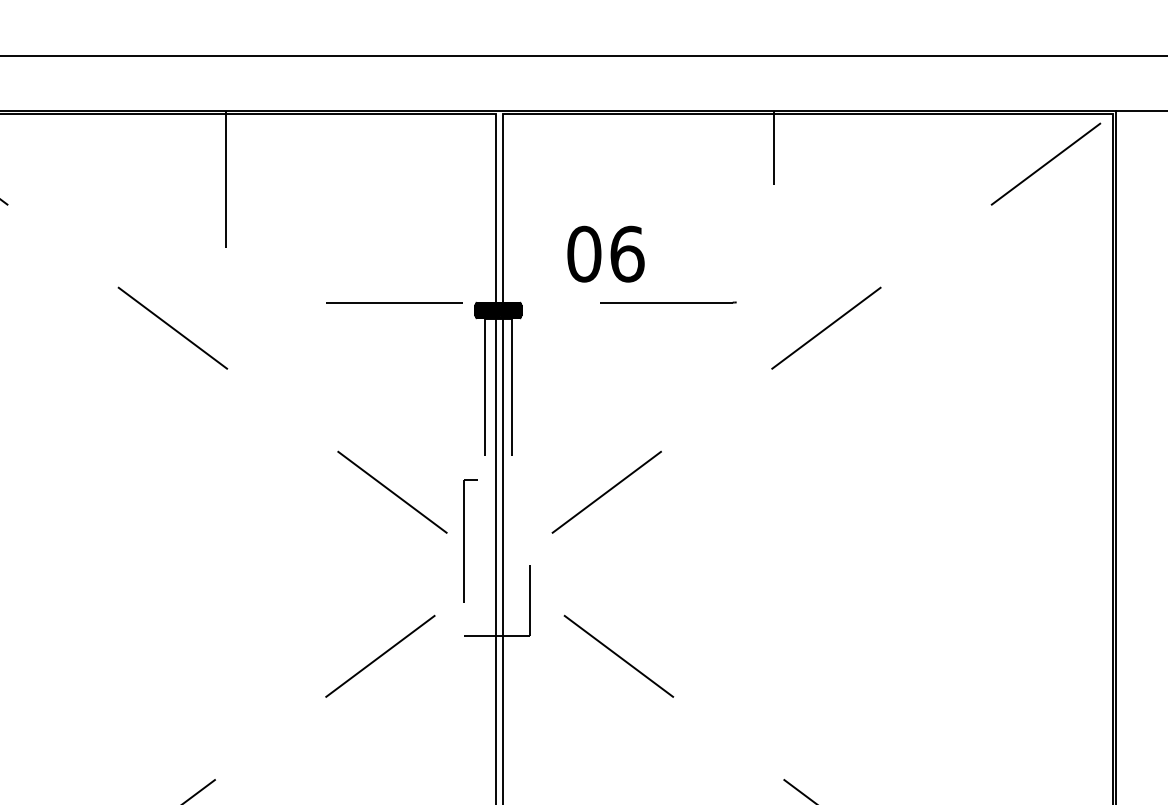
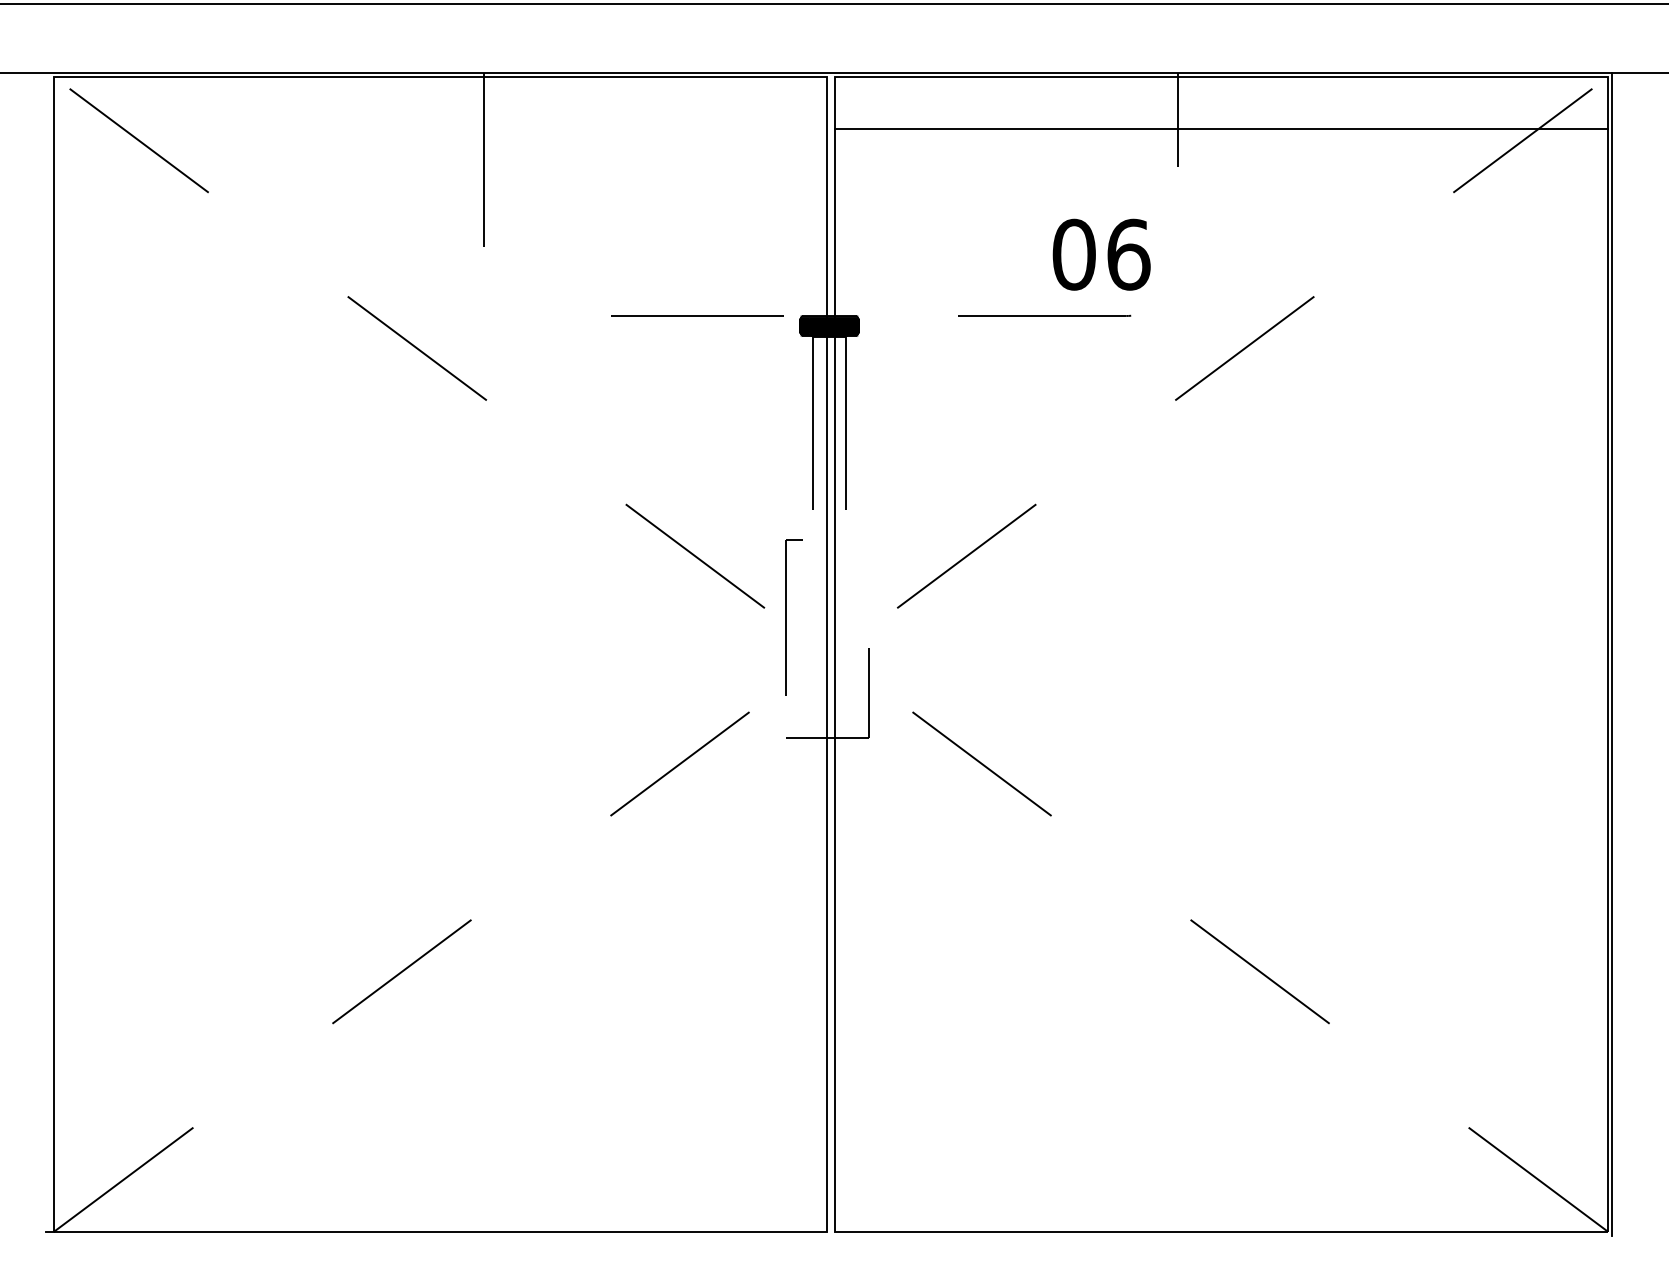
line: (808, 155) -> (1221, 129), added
text: (605, 254) -> (1101, 254), moved

